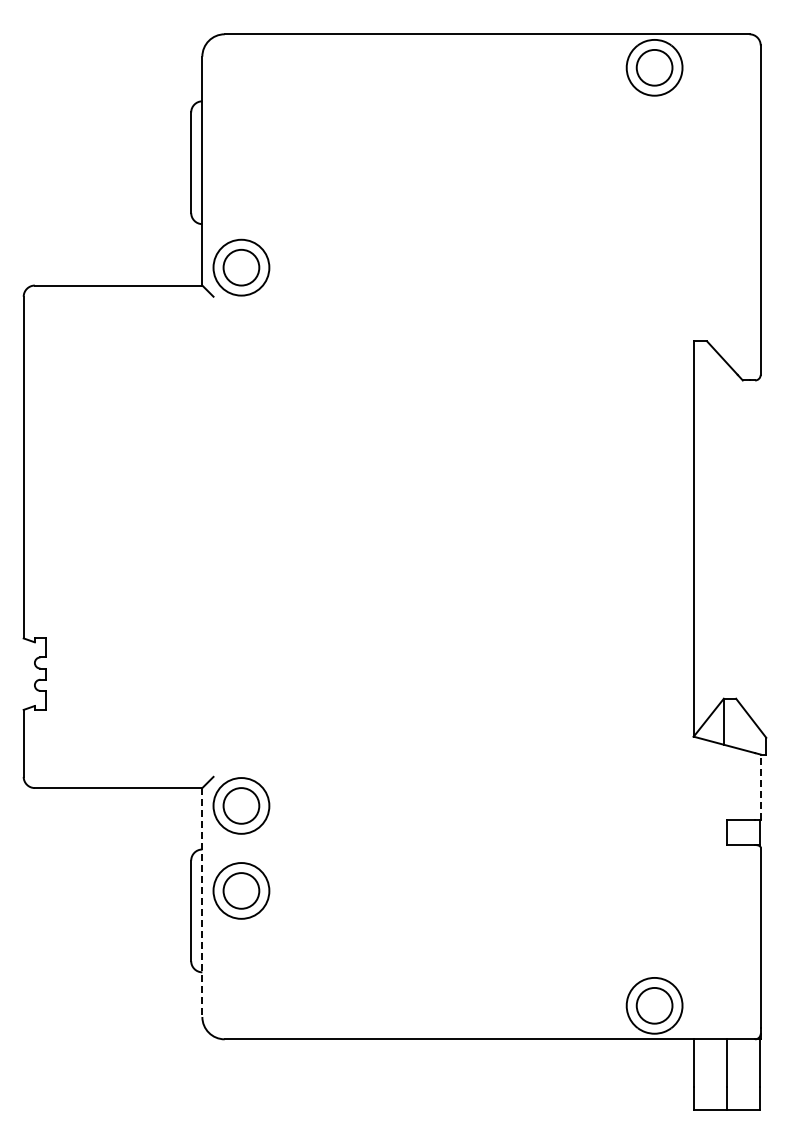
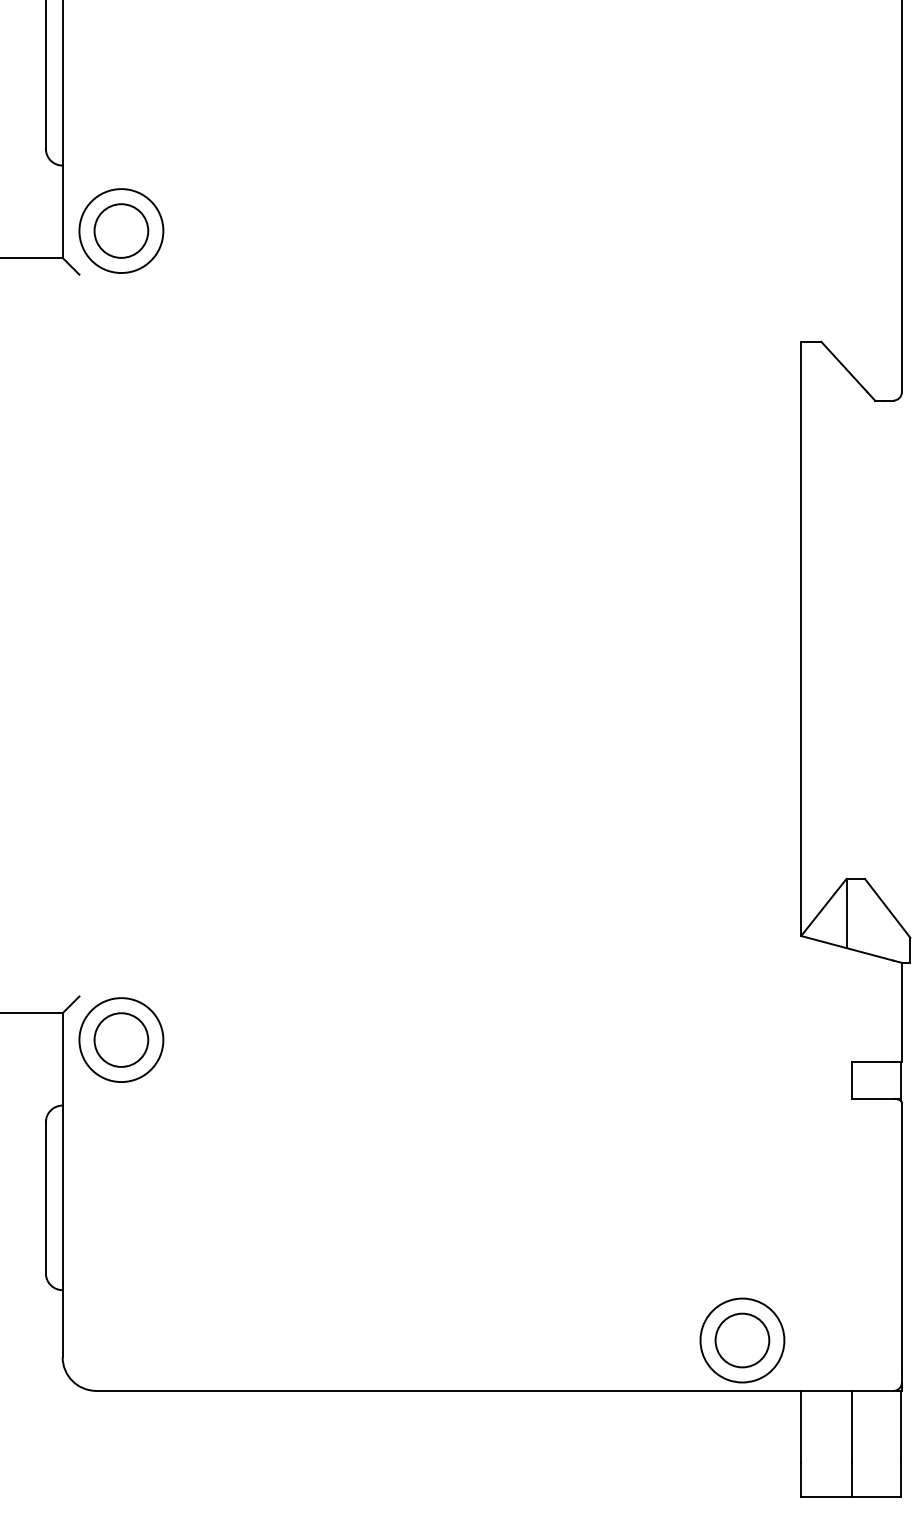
line: (760, 787) -> (901, 1012), dashed -> solid
part: (241, 890) -> (121, 1167), removed
line: (202, 903) -> (62, 1186), dashed -> solid

